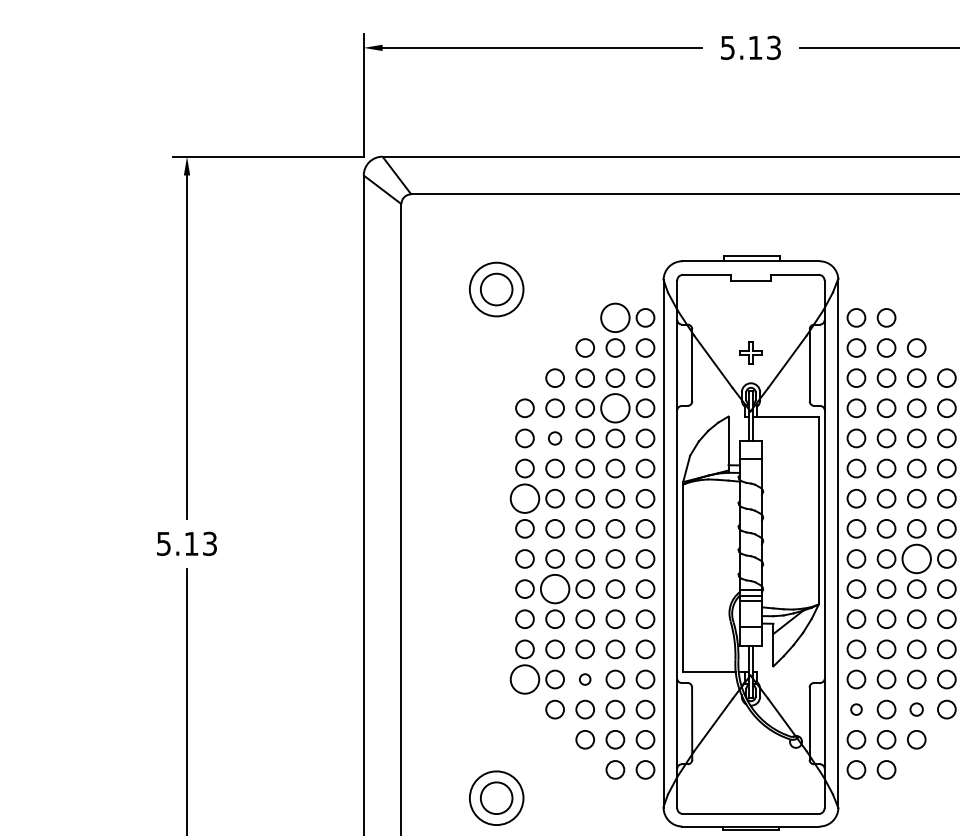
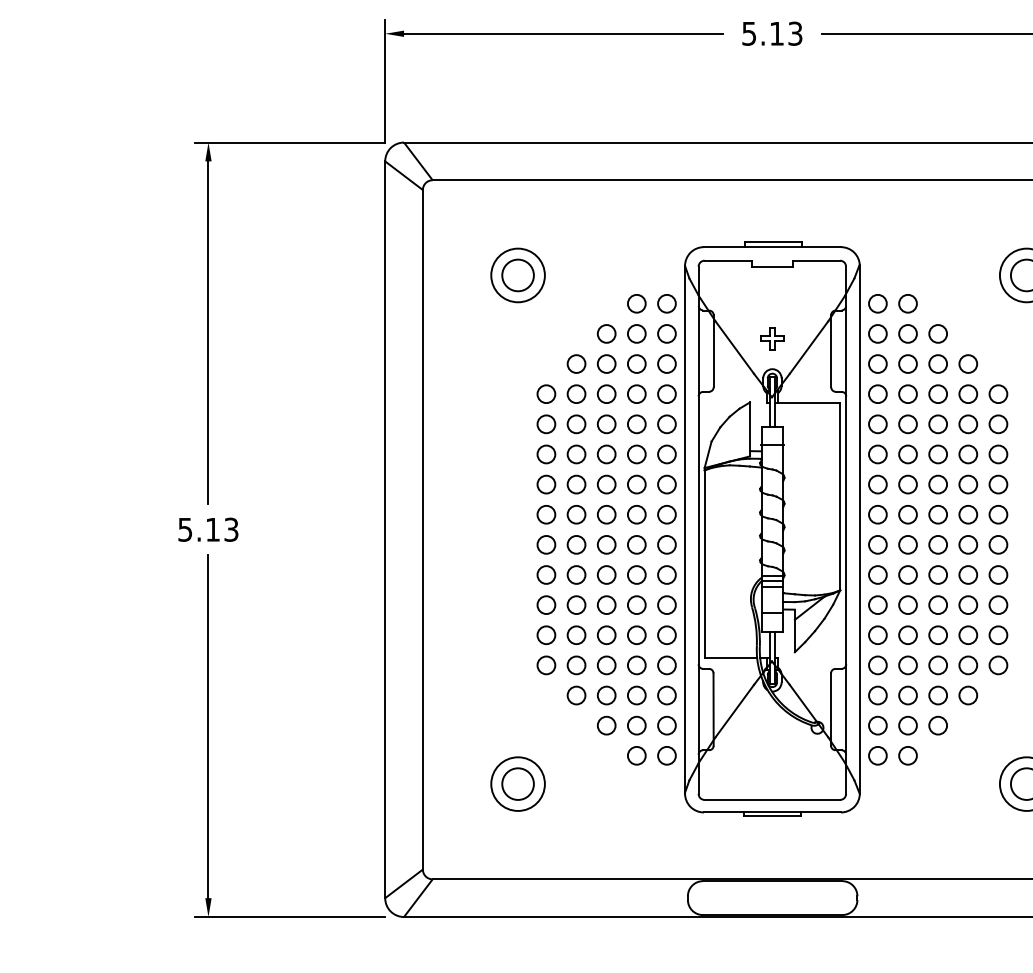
circle: (615, 317) -> (636, 303), size x0.62
circle: (615, 408) -> (636, 394), size x0.62
circle: (555, 438) -> (576, 424), size x1.43
circle: (525, 498) -> (546, 484), size x0.62
circle: (917, 558) -> (938, 544), size x0.62
circle: (555, 588) -> (576, 574), size x0.62
circle: (525, 679) -> (546, 665), size x0.62
circle: (585, 679) -> (606, 665), size x1.67
circle: (856, 709) -> (877, 695), size x1.67
circle: (916, 709) -> (937, 695), size x1.43

